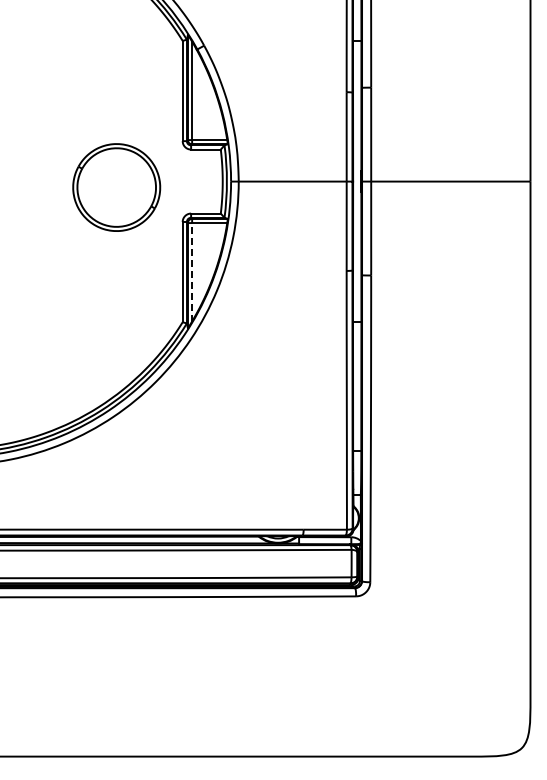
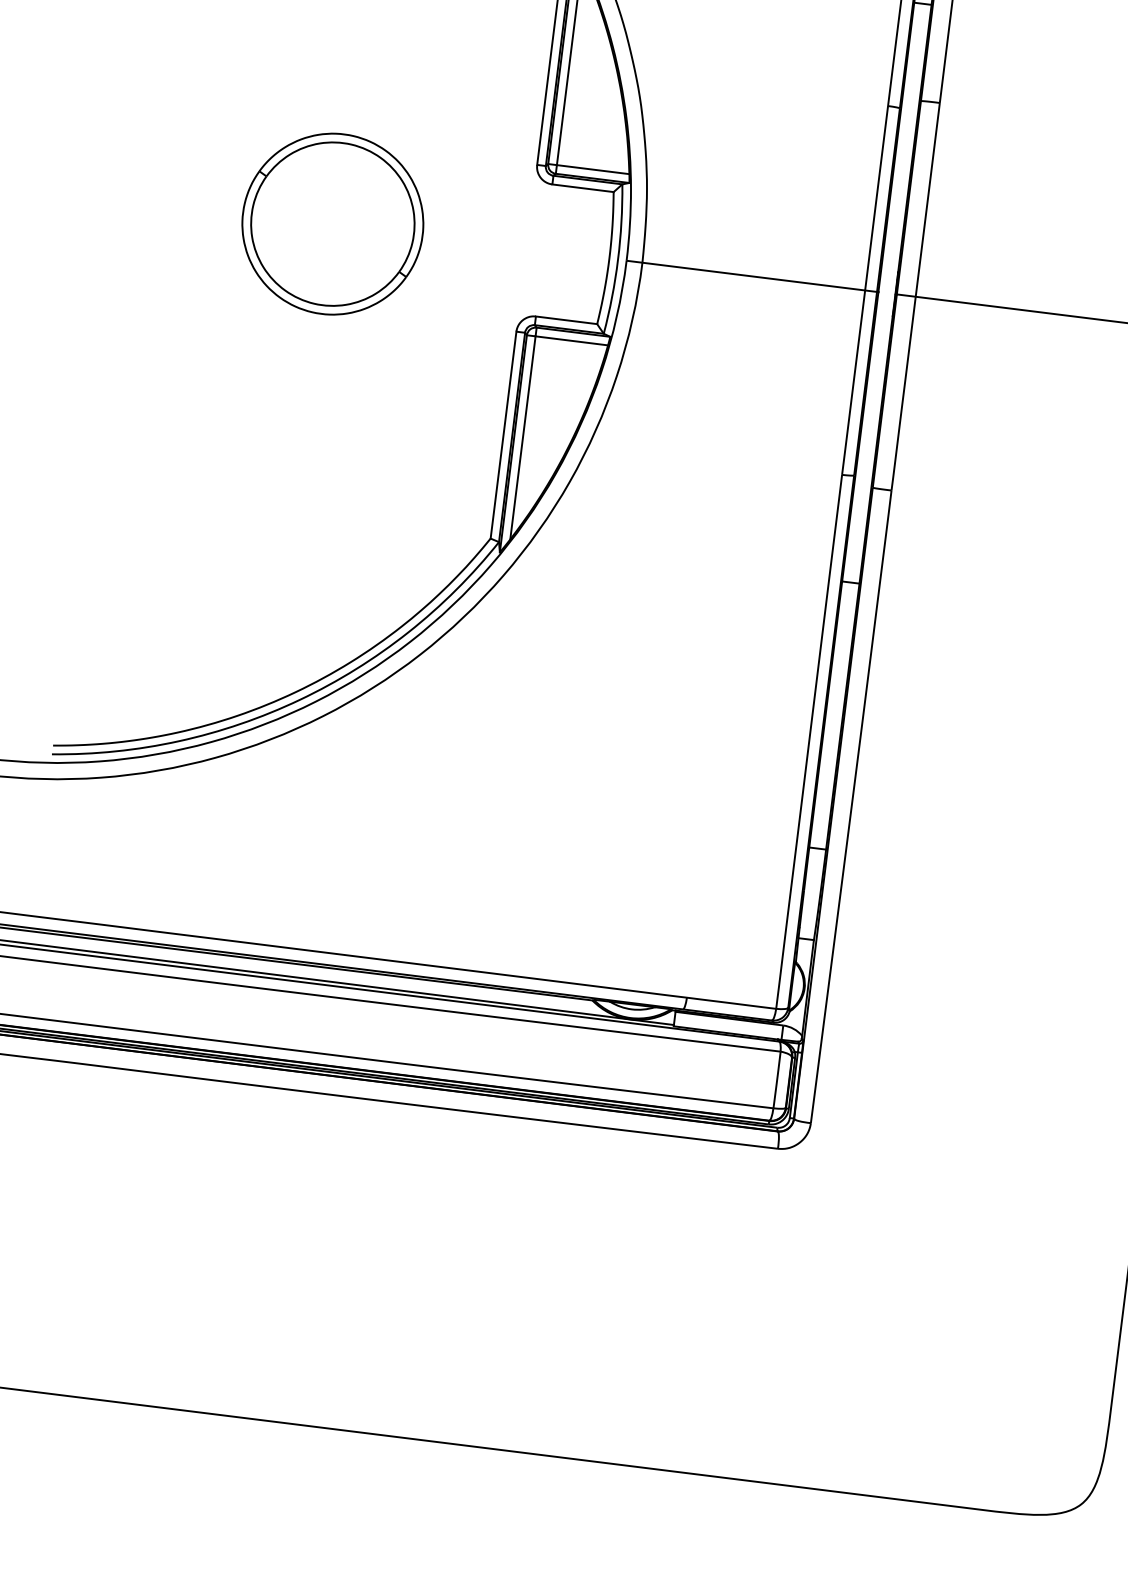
part: (116, 187) -> (332, 223), moved
line: (192, 271) -> (523, 436), dashed -> solid

